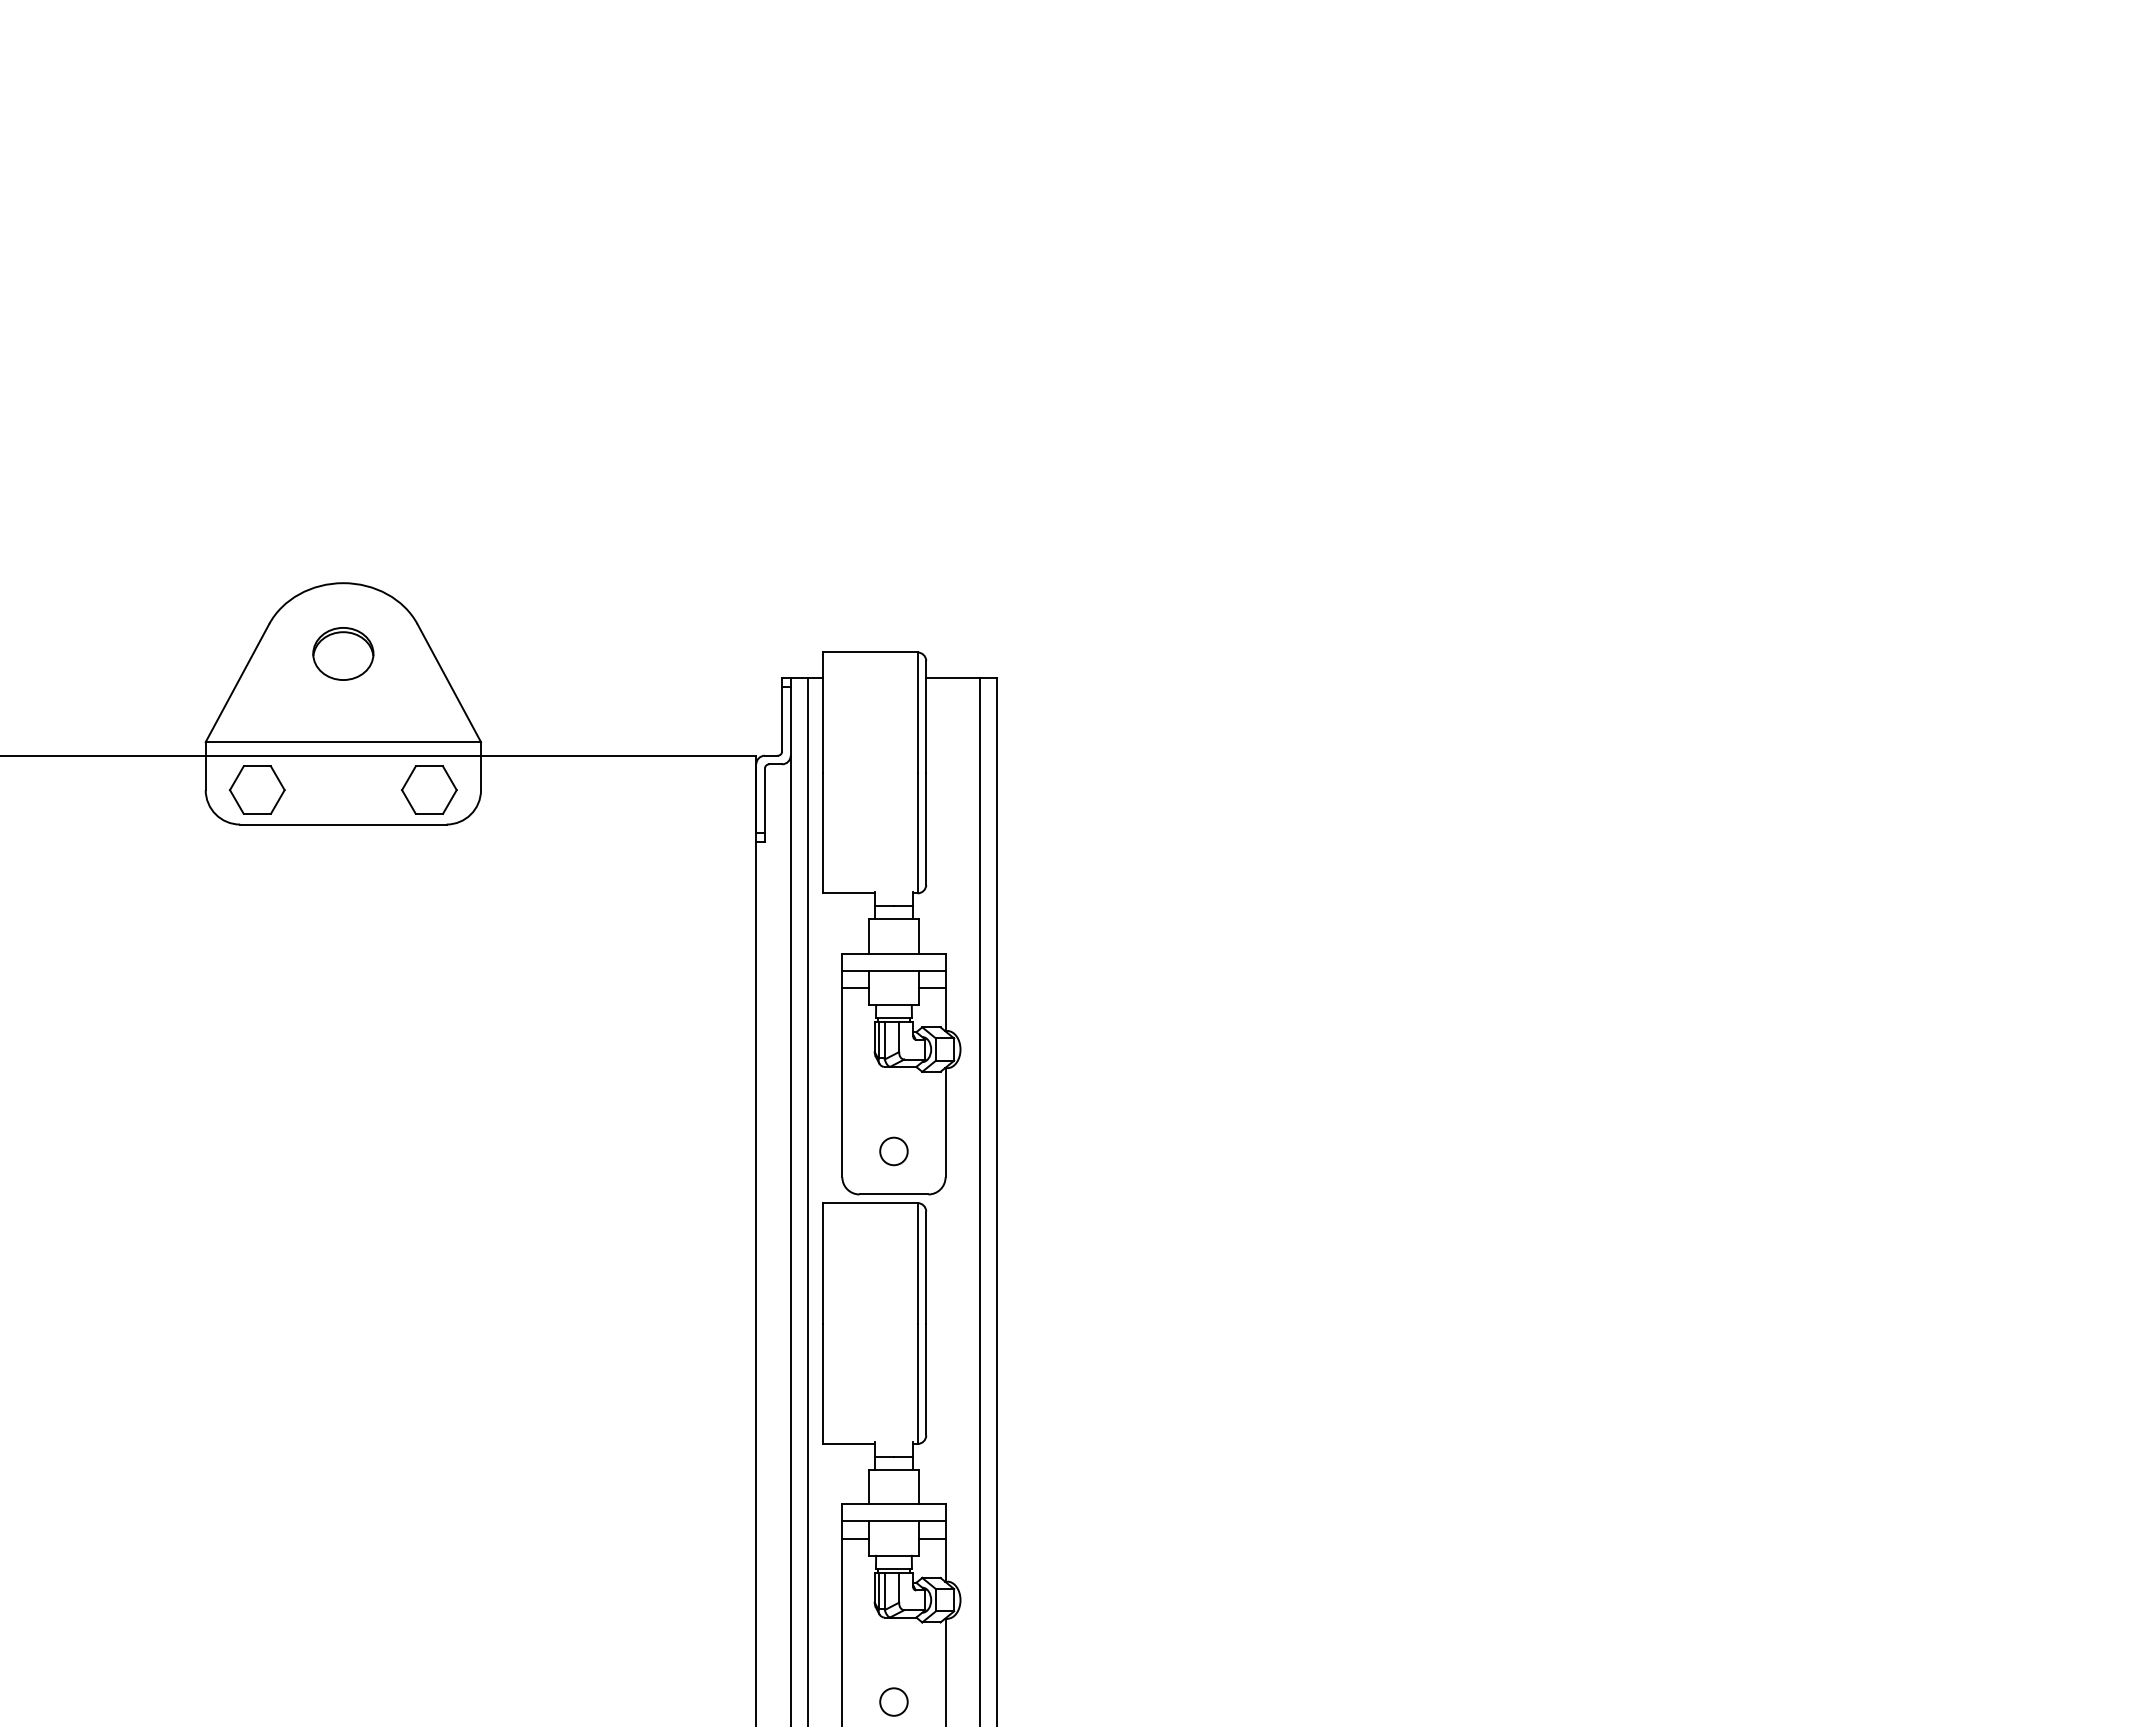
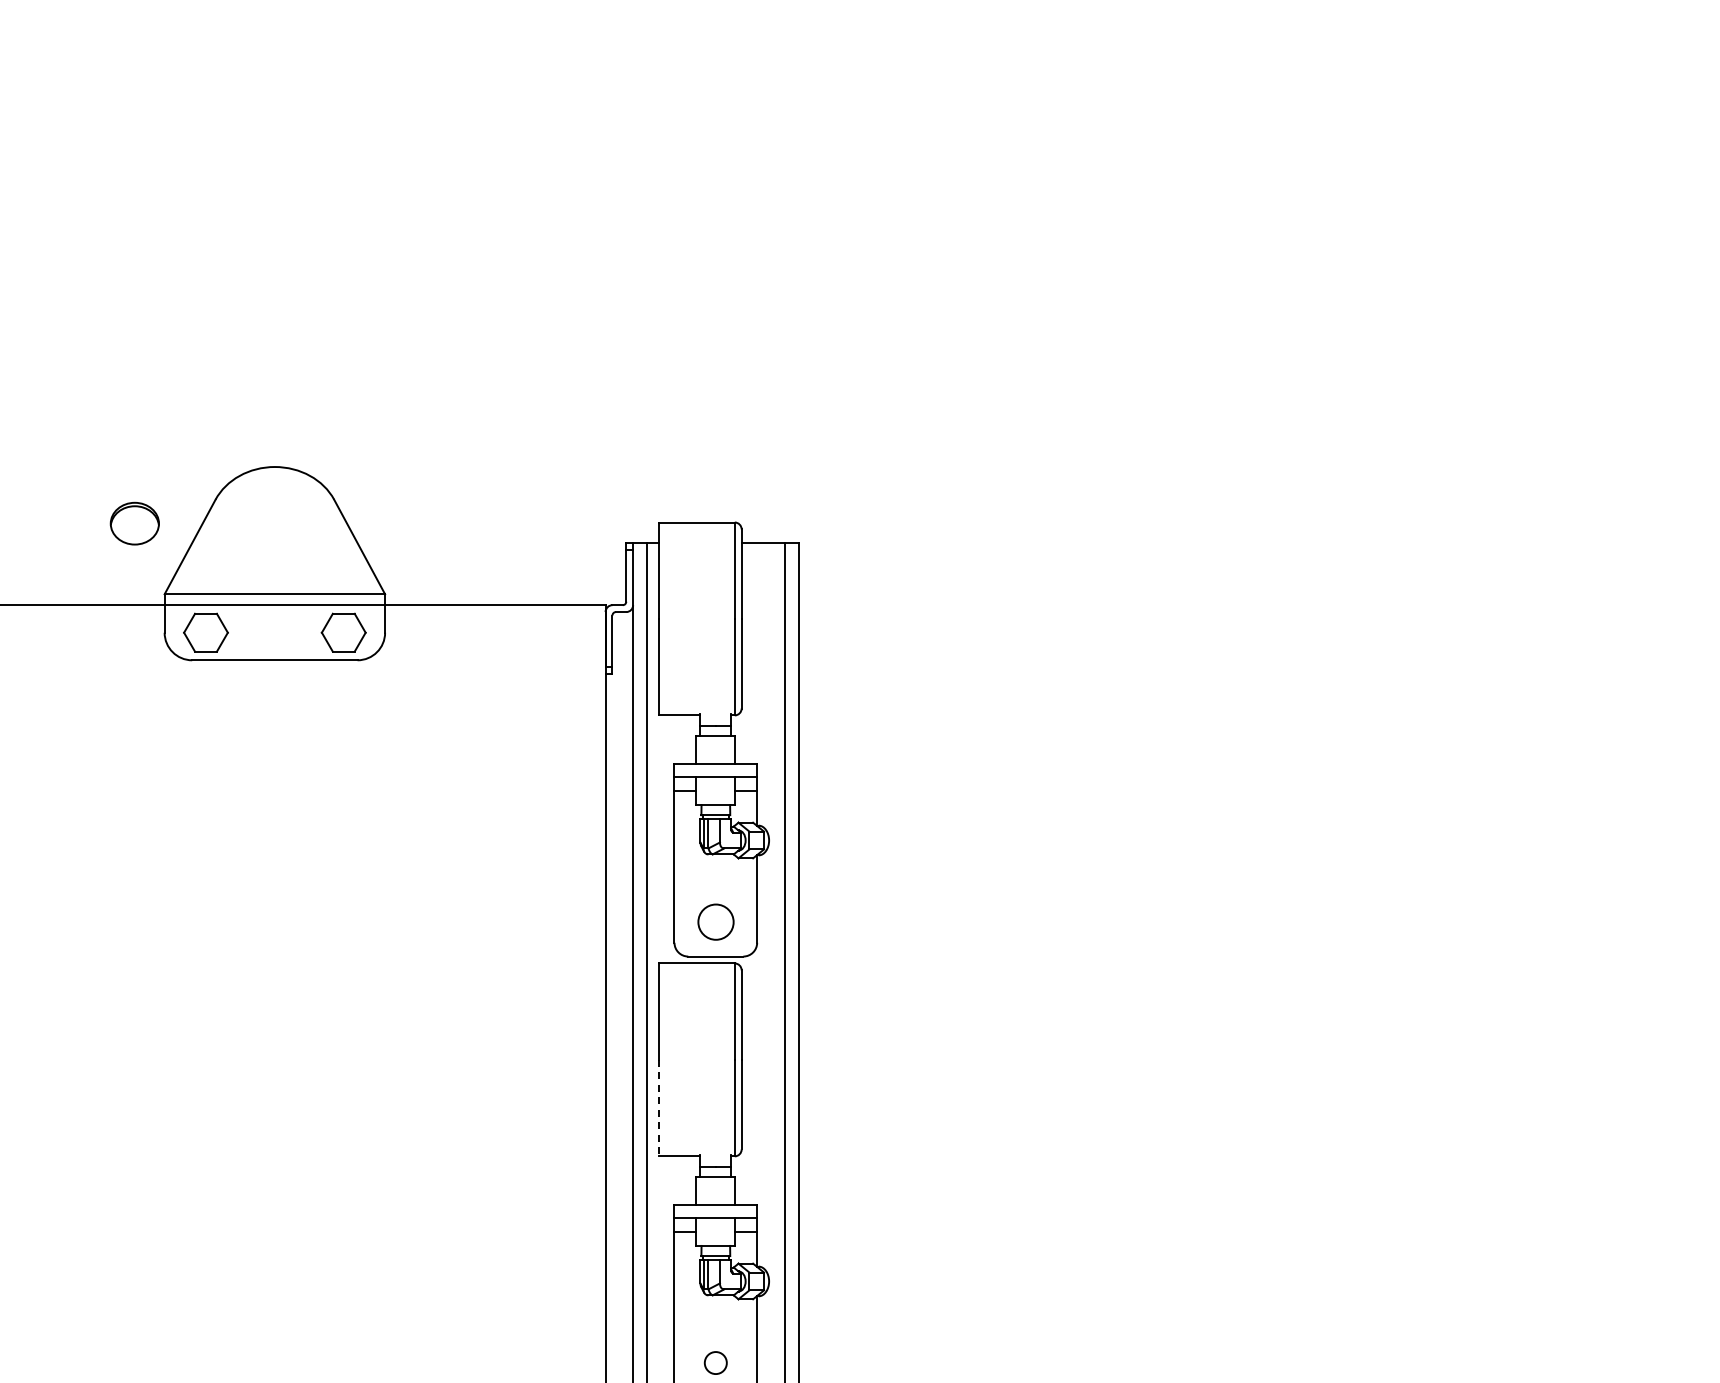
part: (342, 653) -> (134, 523), moved
circle: (893, 1150) -> (715, 921), size x1.6
line: (822, 1384) -> (658, 1108), solid -> dashed

